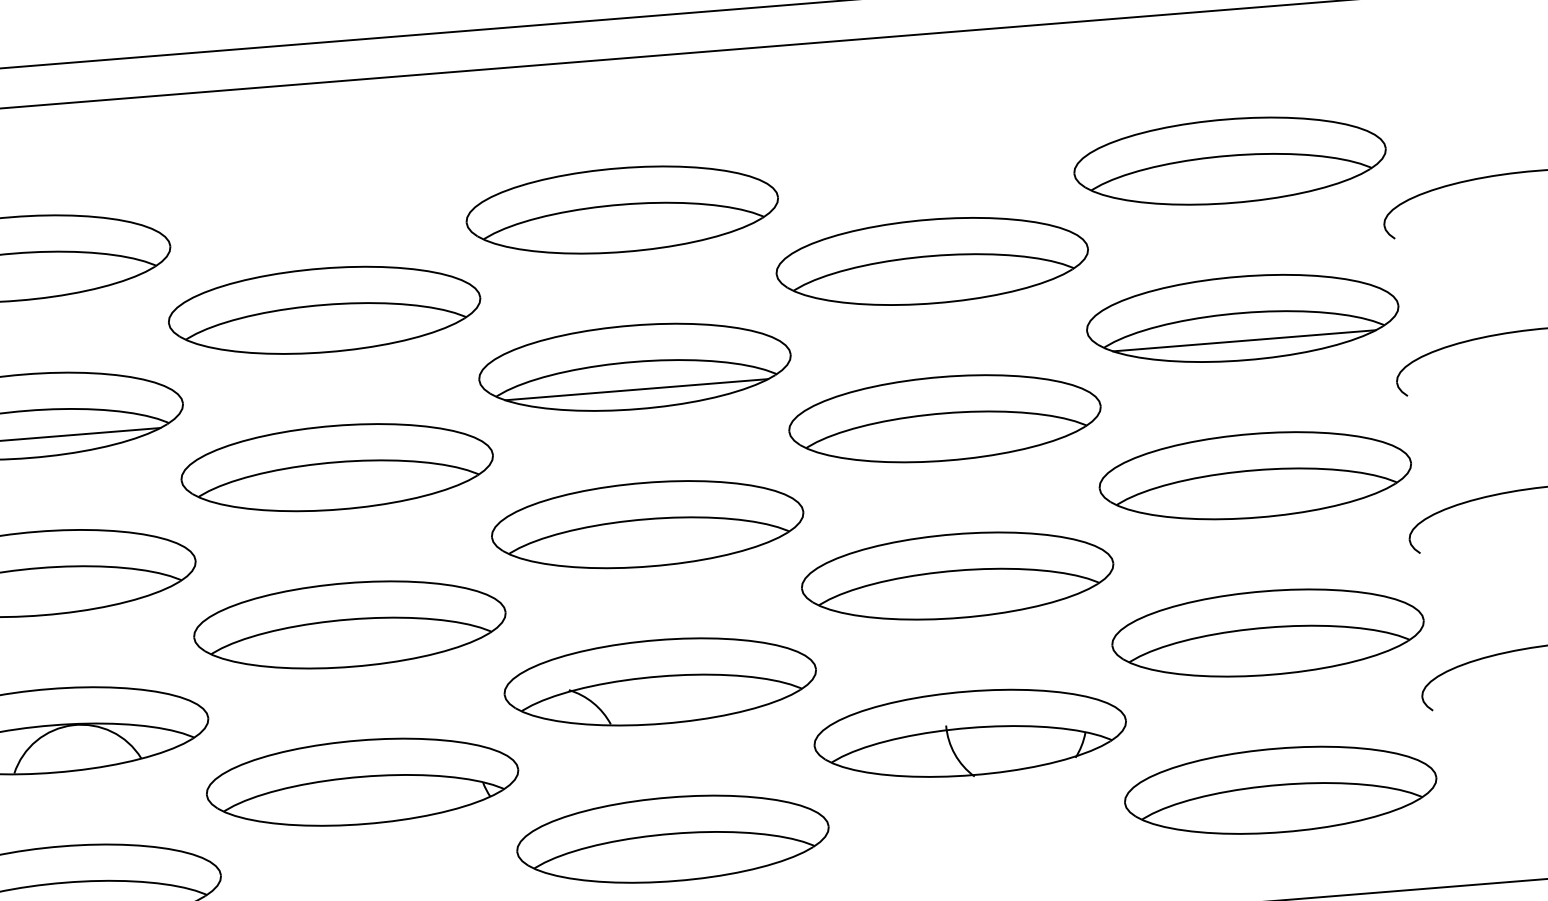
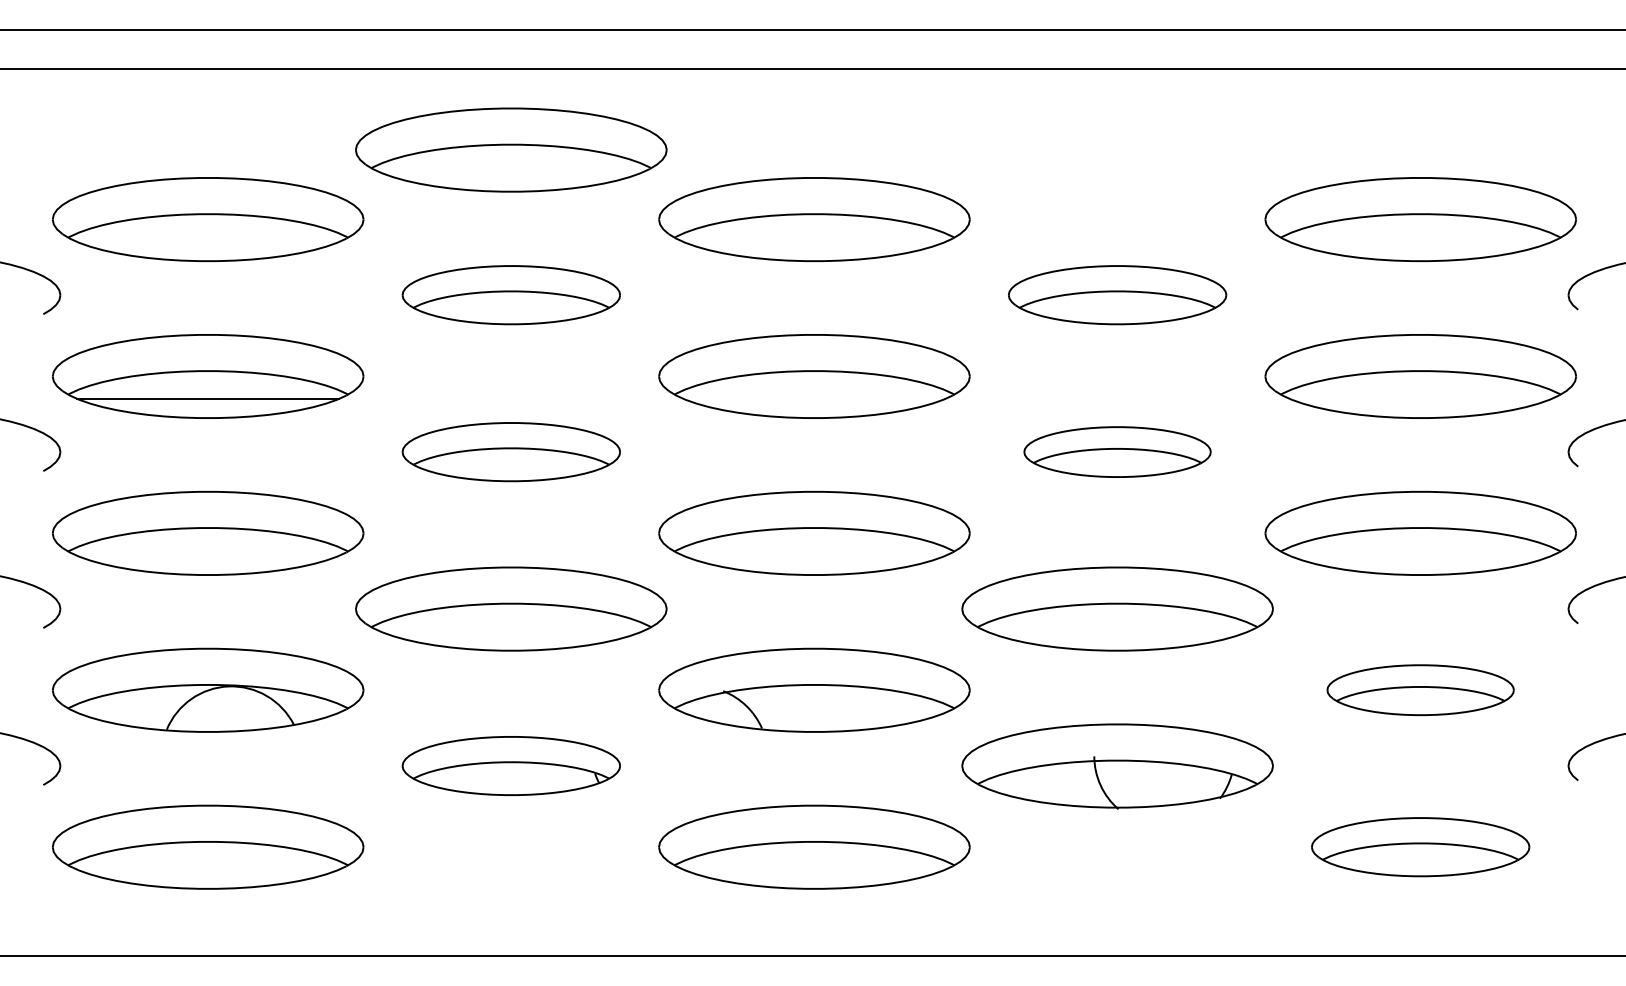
part: (313, 164) -> (511, 149), added
part: (932, 260) -> (1117, 294), size x0.7
part: (324, 309) -> (511, 294), size x0.7
line: (1244, 340) -> (1420, 398), removed
line: (636, 389) -> (814, 398), removed
part: (944, 418) -> (1117, 451), size x0.6
part: (337, 466) -> (511, 451), size x0.7
part: (1267, 632) -> (1420, 689), size x0.6
part: (362, 781) -> (511, 765), size x0.7
part: (1280, 789) -> (1420, 846), size x0.7

